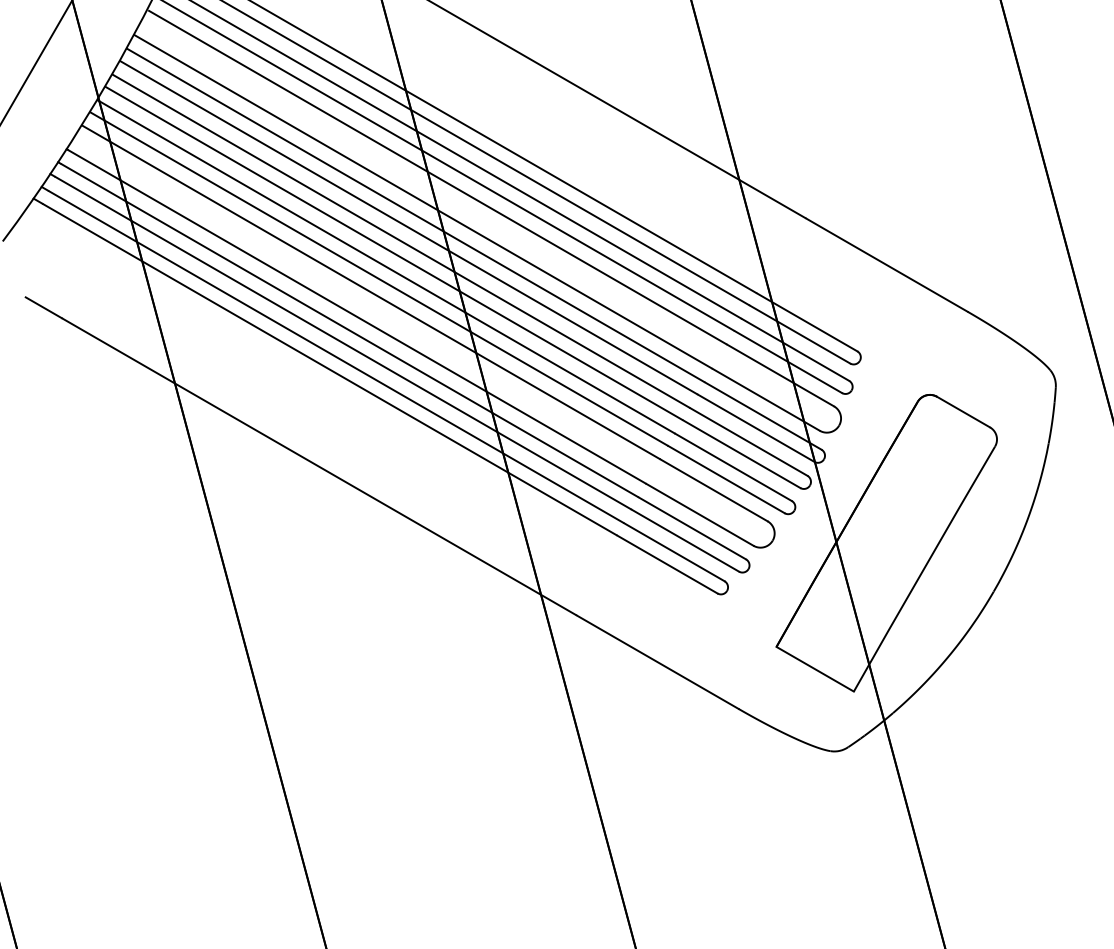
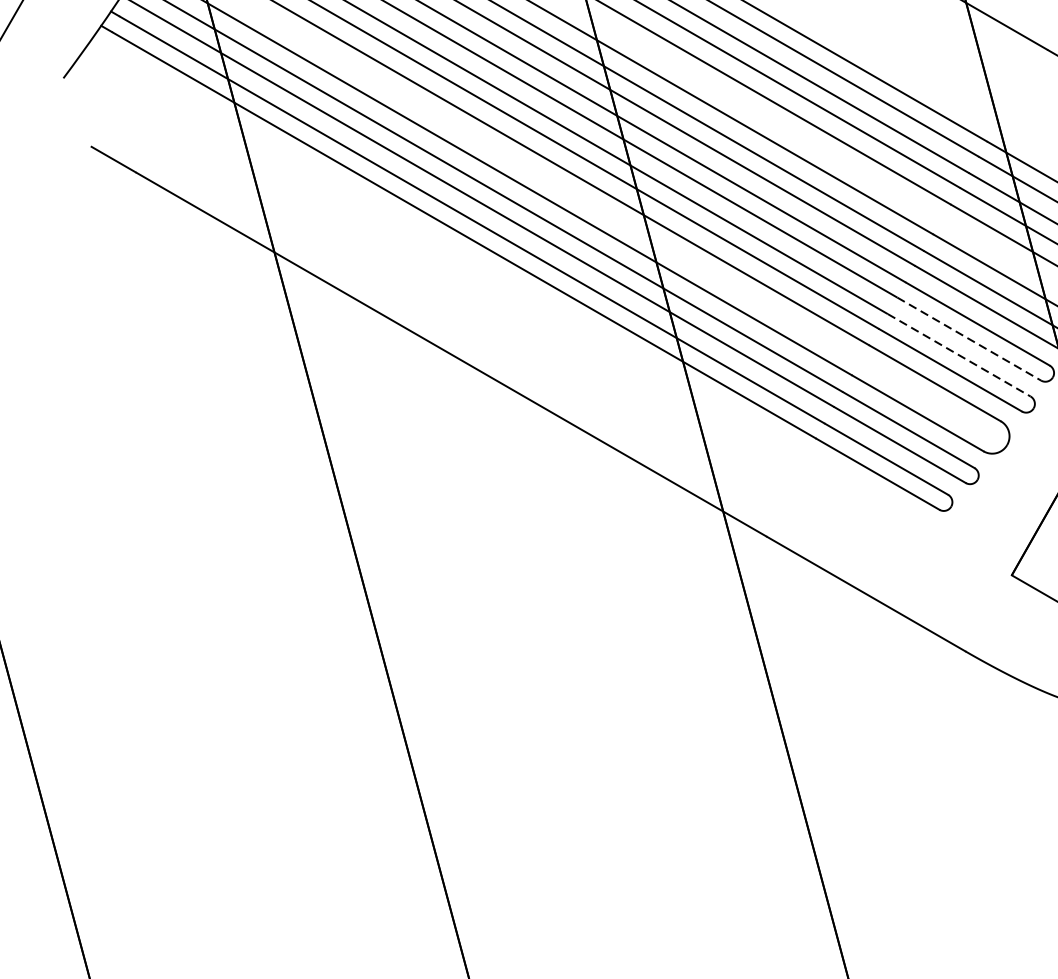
line: (741, 454) -> (968, 339), solid -> dashed
line: (734, 467) -> (960, 355), solid -> dashed

